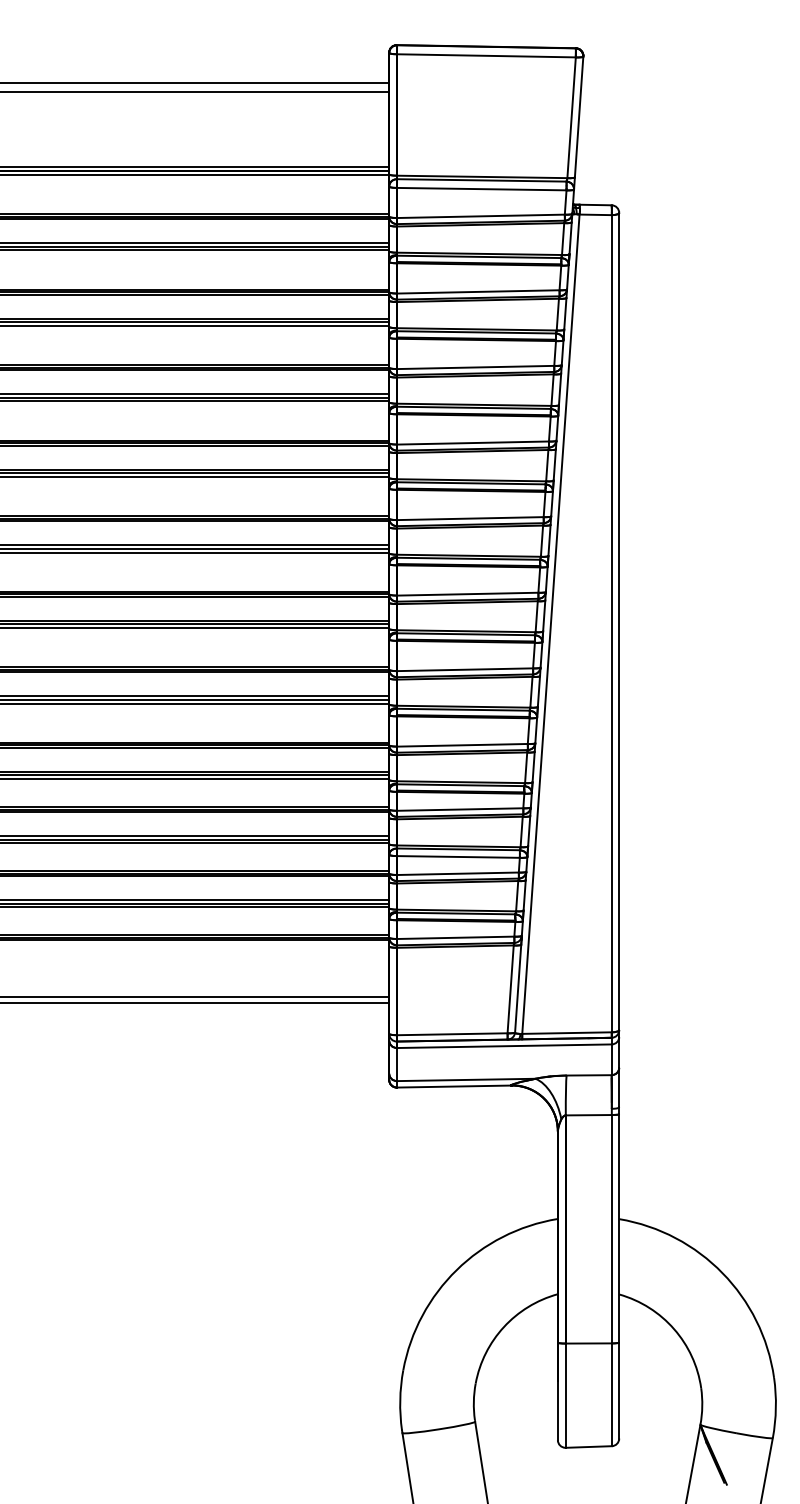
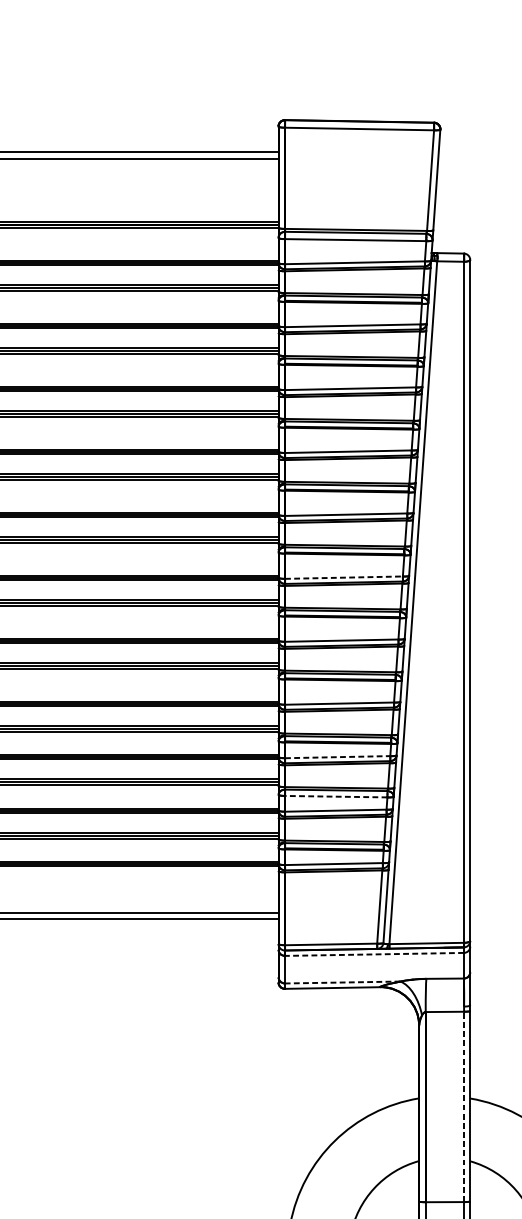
line: (467, 594) -> (343, 577), solid -> dashed
line: (460, 809) -> (337, 757), solid -> dashed
line: (457, 856) -> (335, 796), solid -> dashed
line: (503, 1046) -> (373, 954), solid -> dashed
line: (465, 1079) -> (342, 982), solid -> dashed
line: (611, 1228) -> (463, 1106), solid -> dashed

